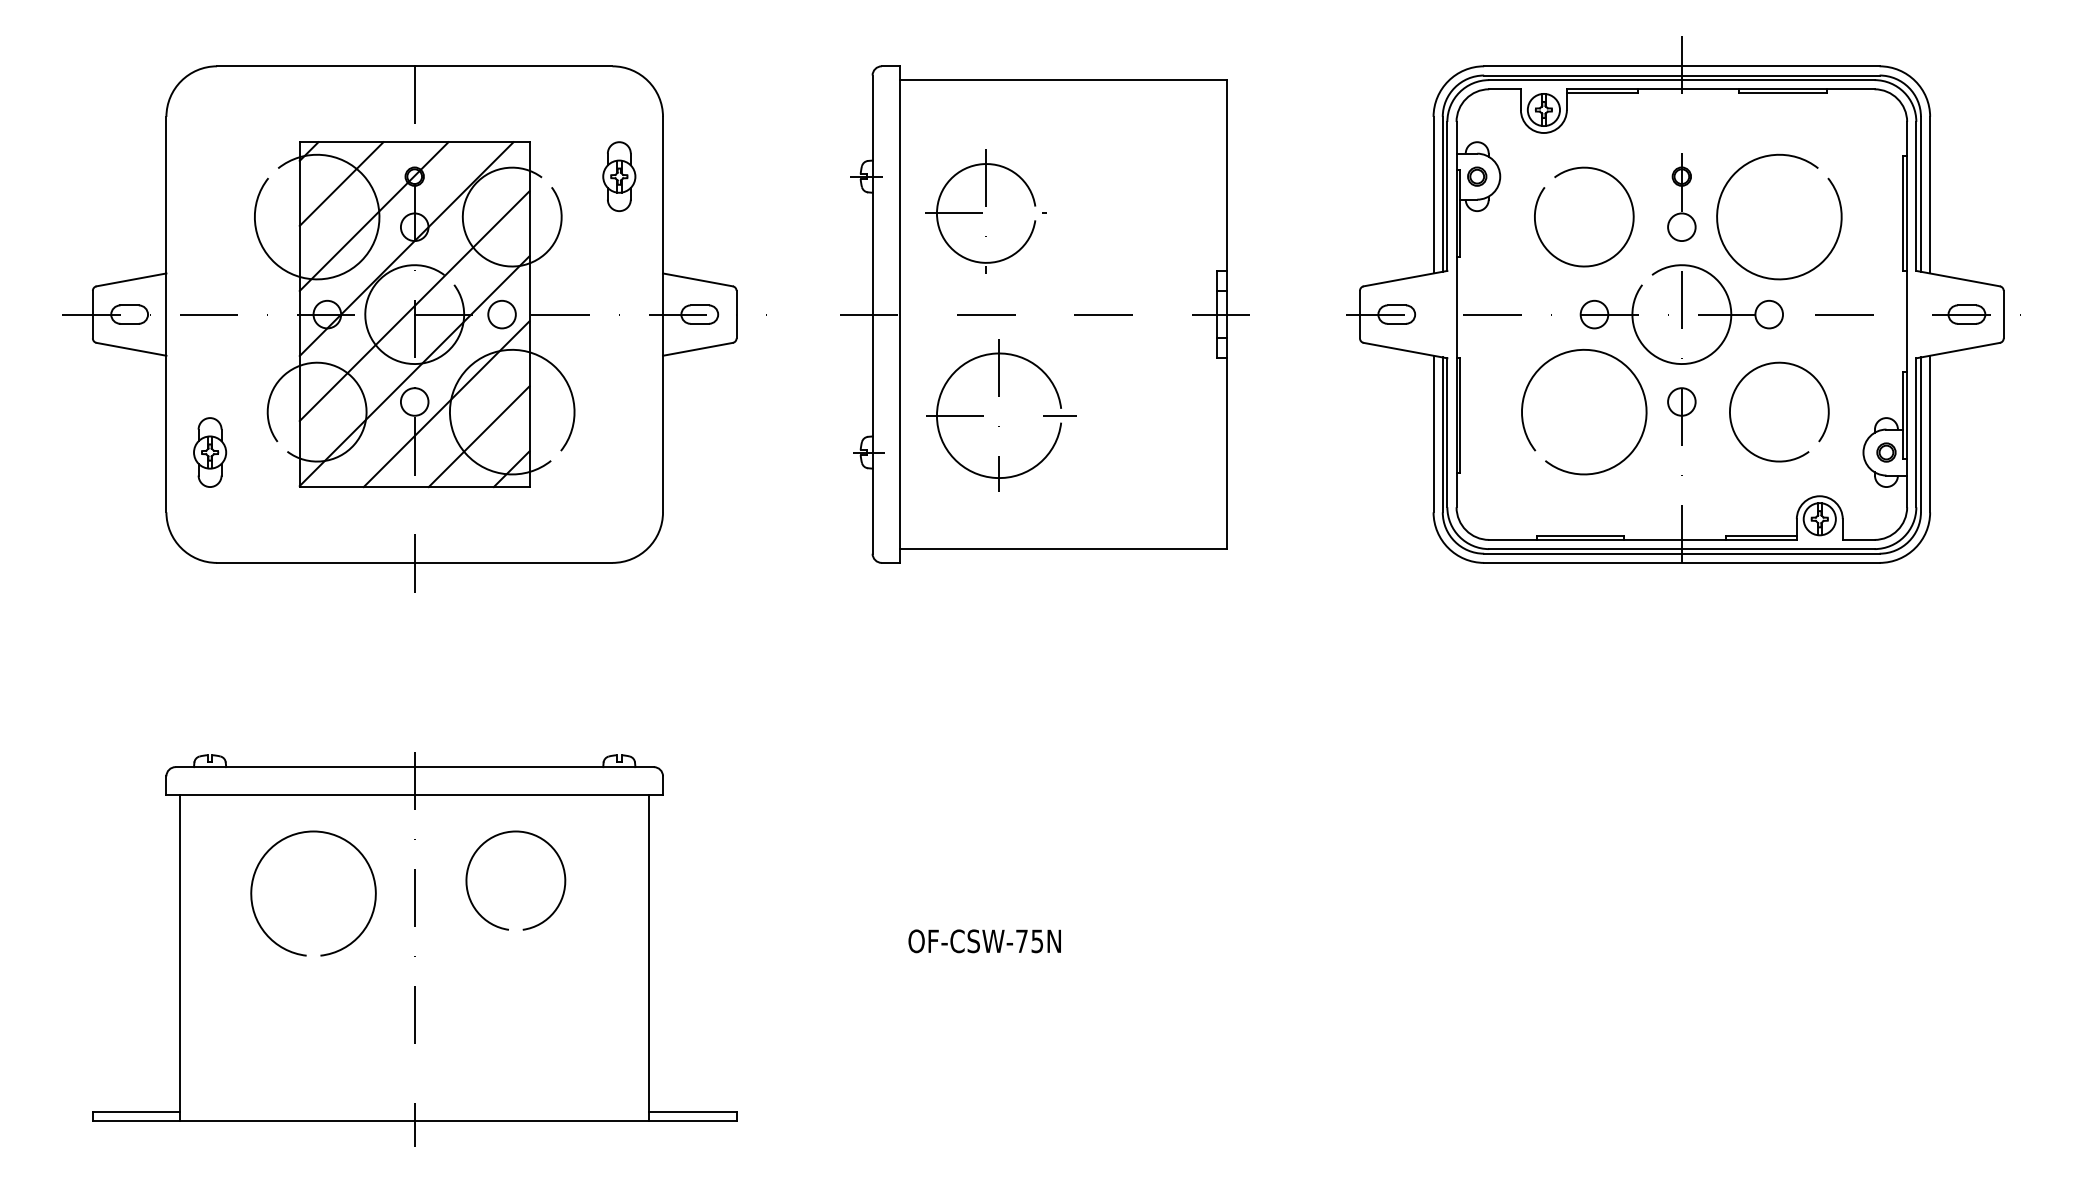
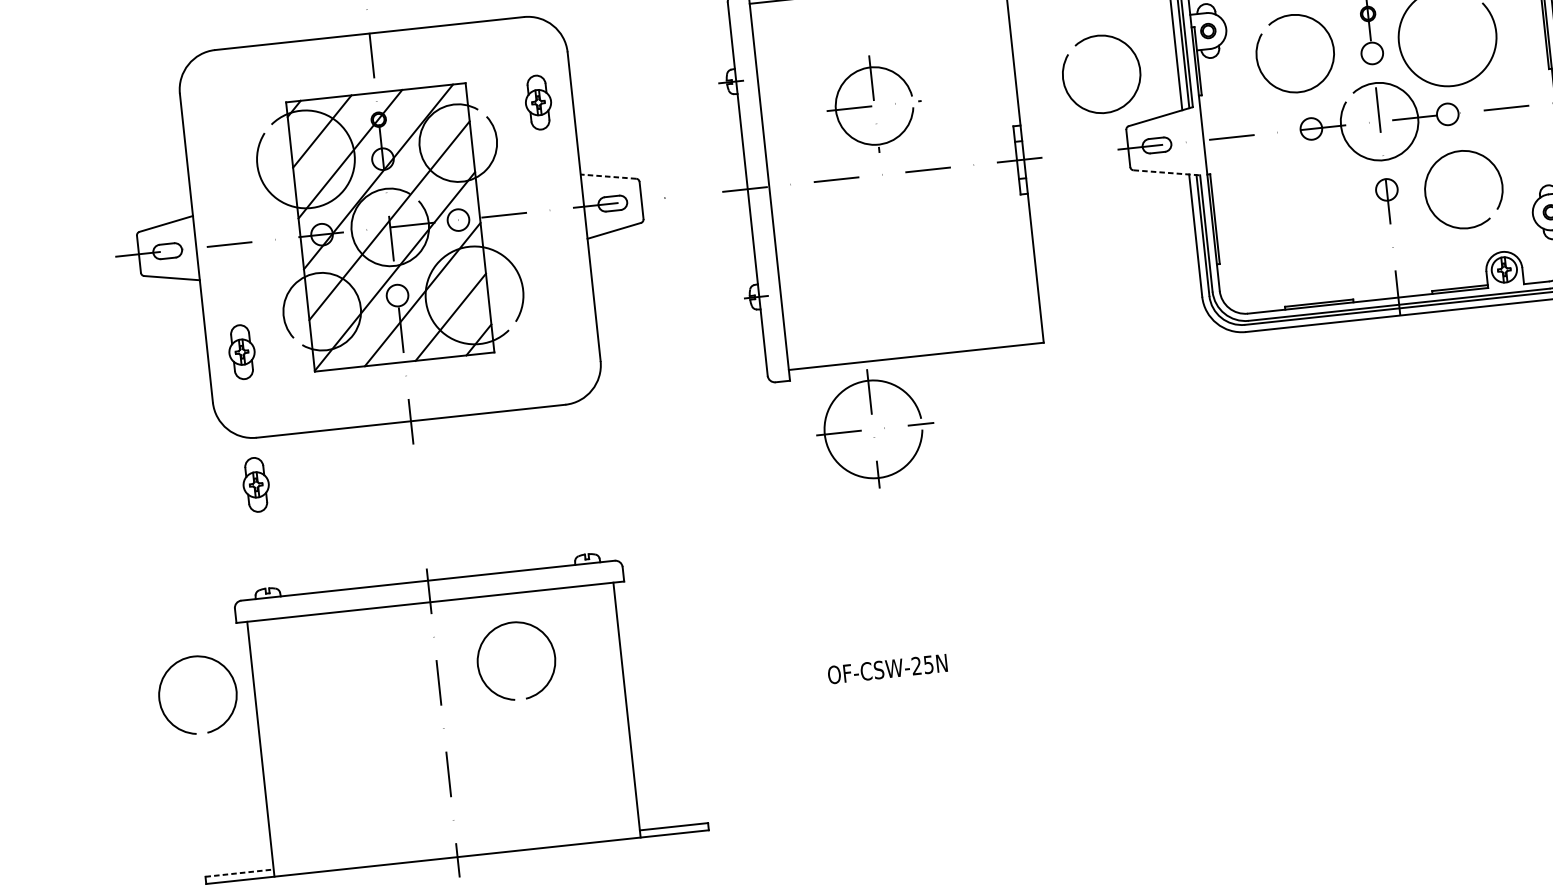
arc: (1360, 175) -> (1117, 39), added
part: (985, 211) -> (873, 104), moved
line: (697, 279) -> (608, 176), solid -> dashed
line: (1405, 350) -> (1166, 172), solid -> dashed
arc: (1590, 351) -> (1311, 158), removed
part: (999, 426) -> (874, 437), moved
part: (210, 622) -> (256, 484), added
arc: (295, 835) -> (340, 644), removed
arc: (77, 843) -> (171, 668), added
text: (1021, 940) -> (916, 665), OF-CSW-75N -> OF-CSW-25N
line: (136, 1111) -> (239, 872), solid -> dashed

